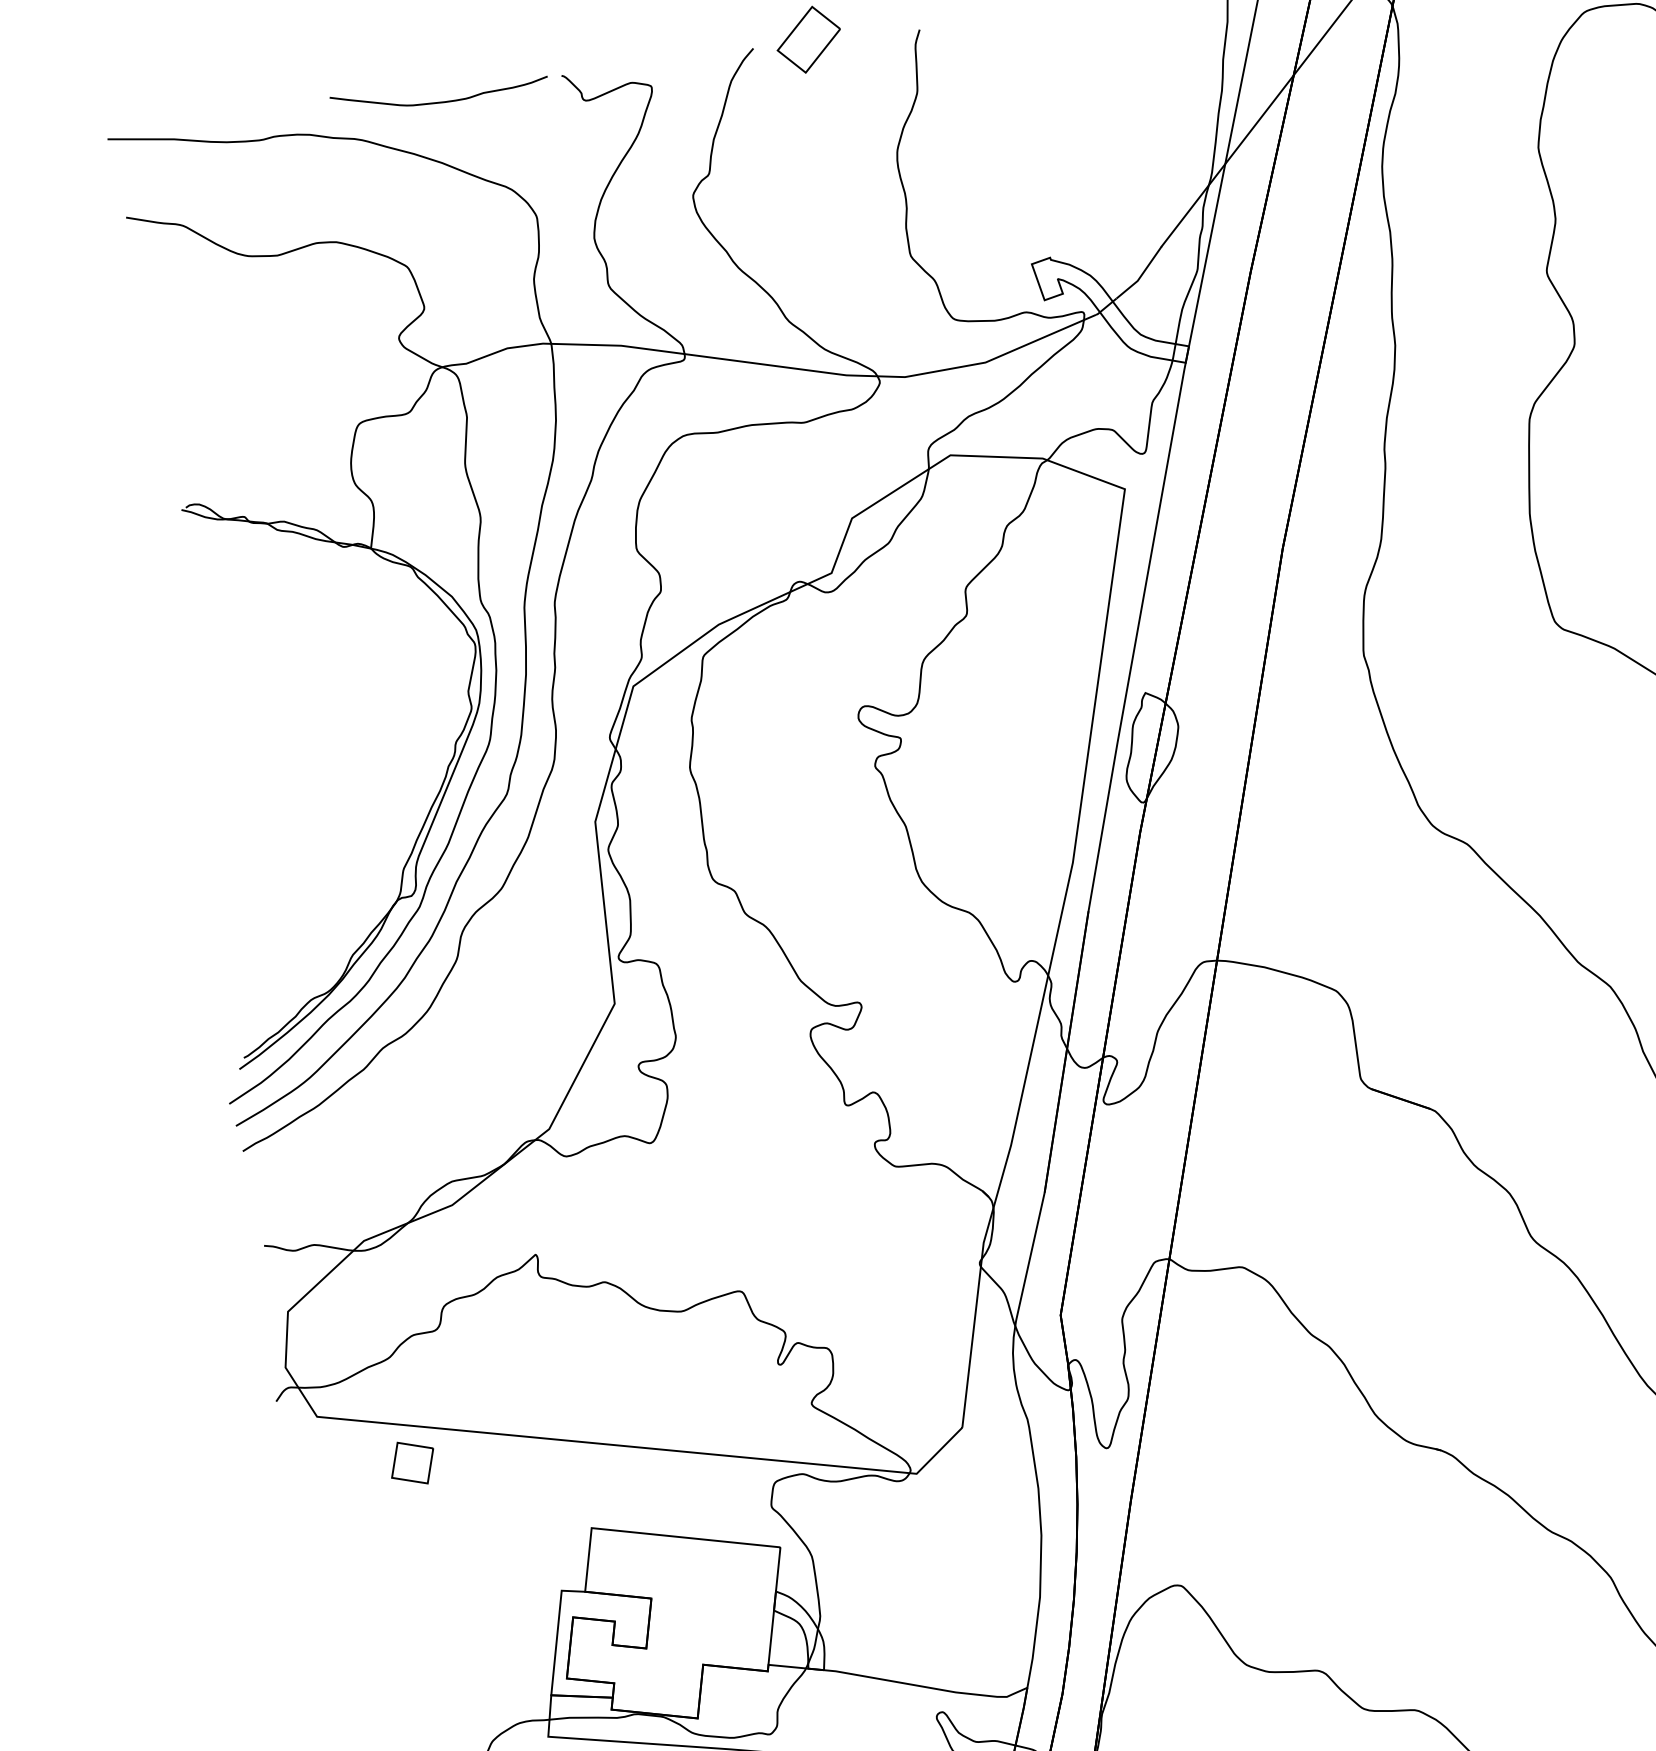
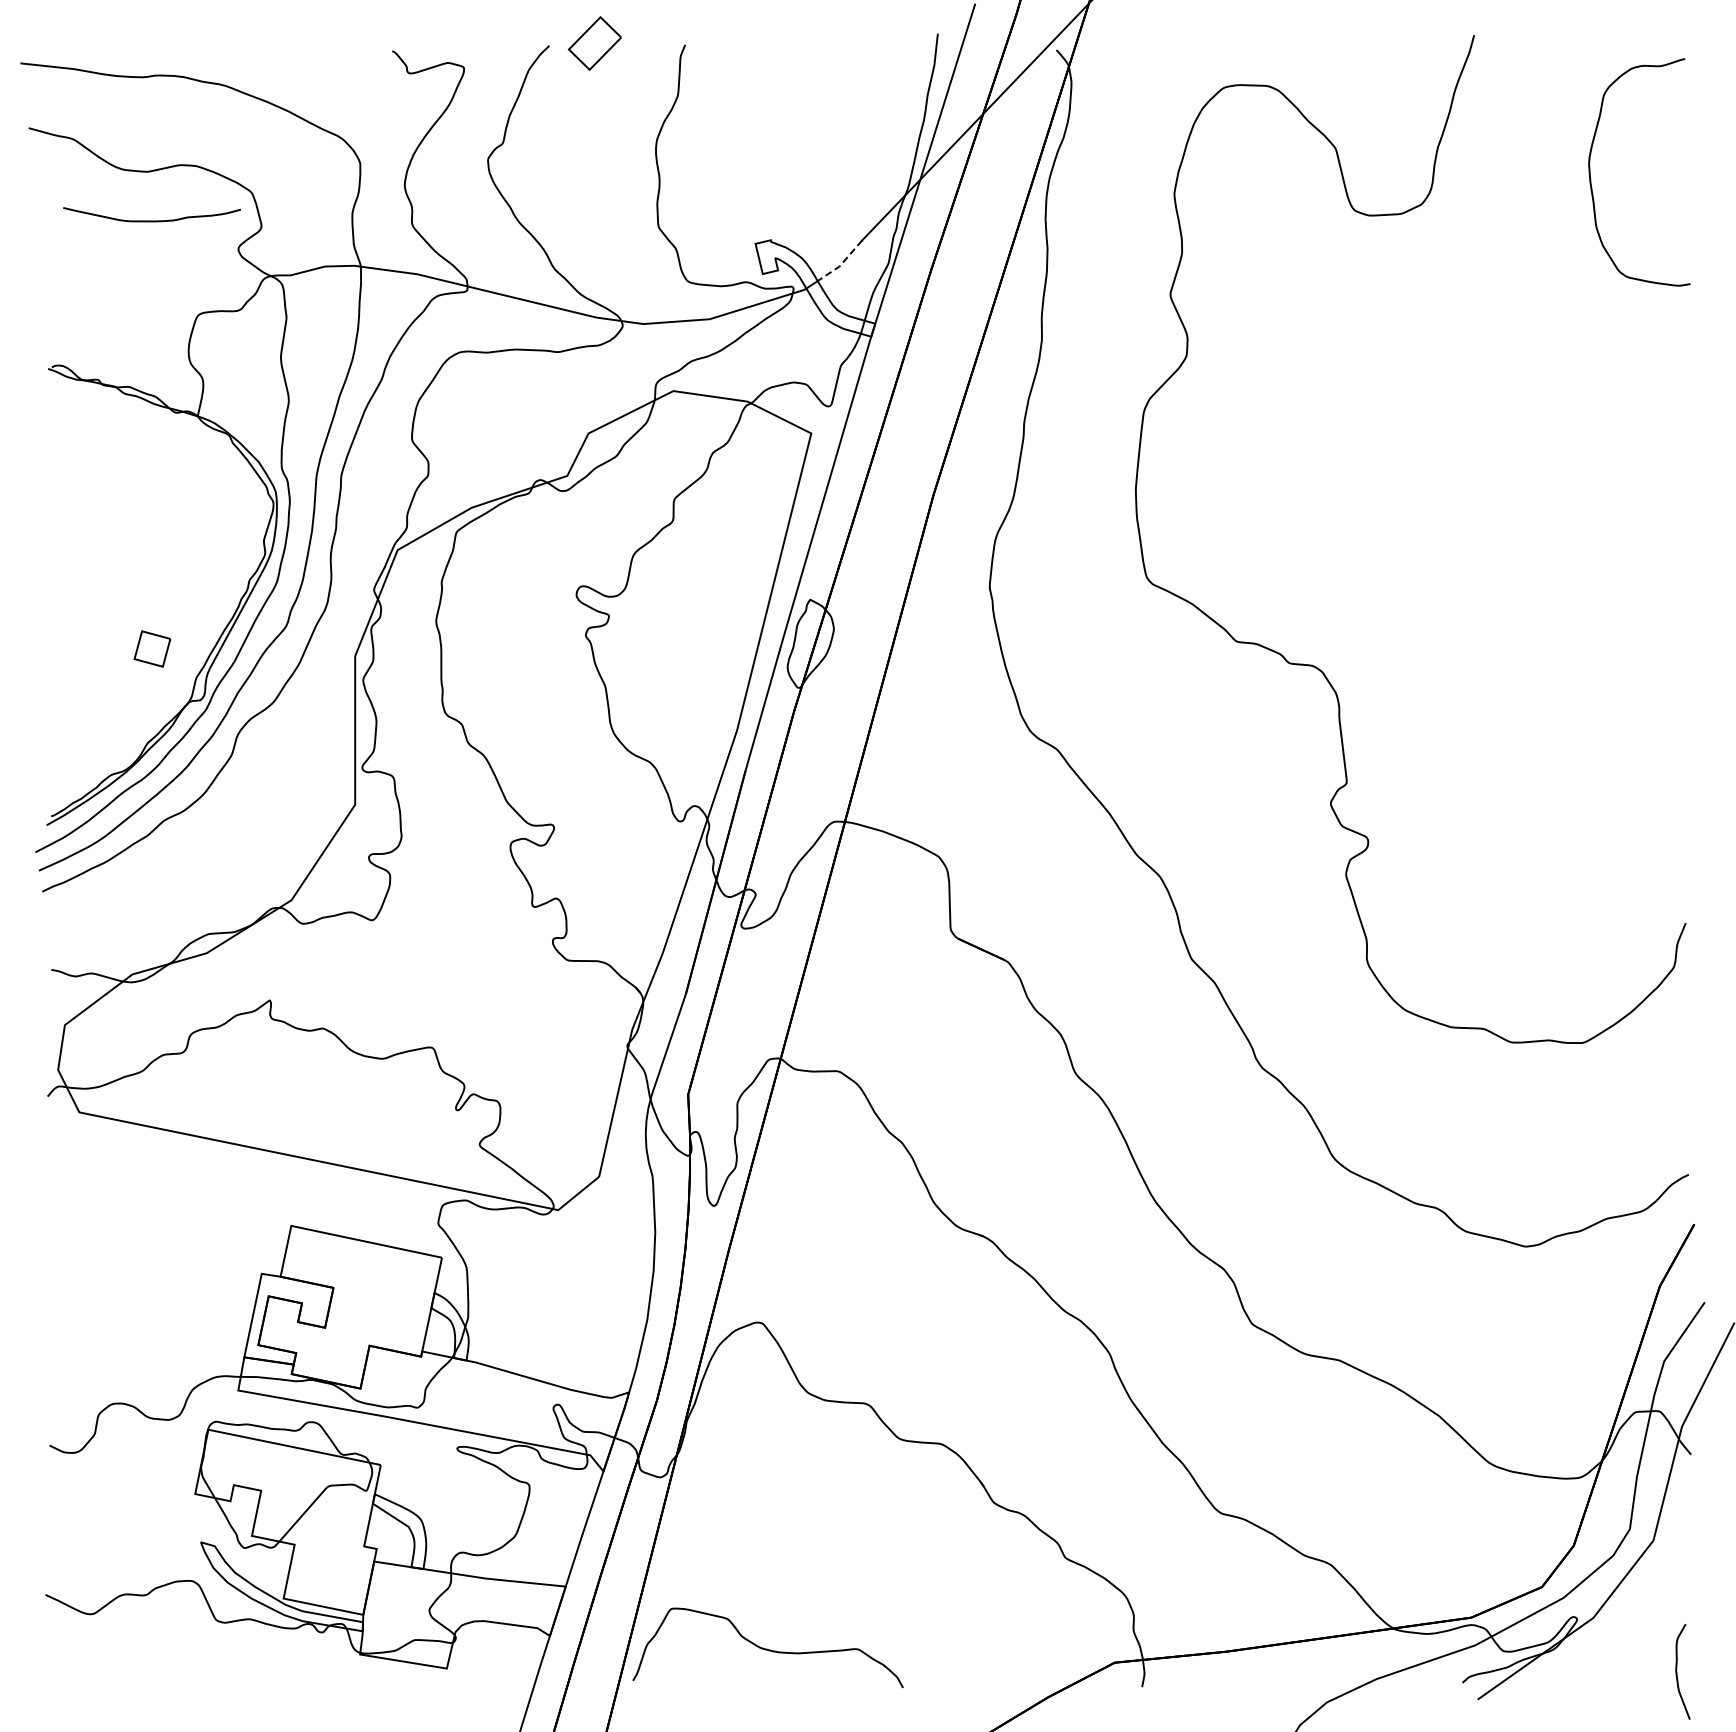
curve: (440, 101) -> (152, 220), moved
line: (1140, 275) -> (842, 262), solid -> dashed
part: (412, 1462) -> (152, 648), moved

